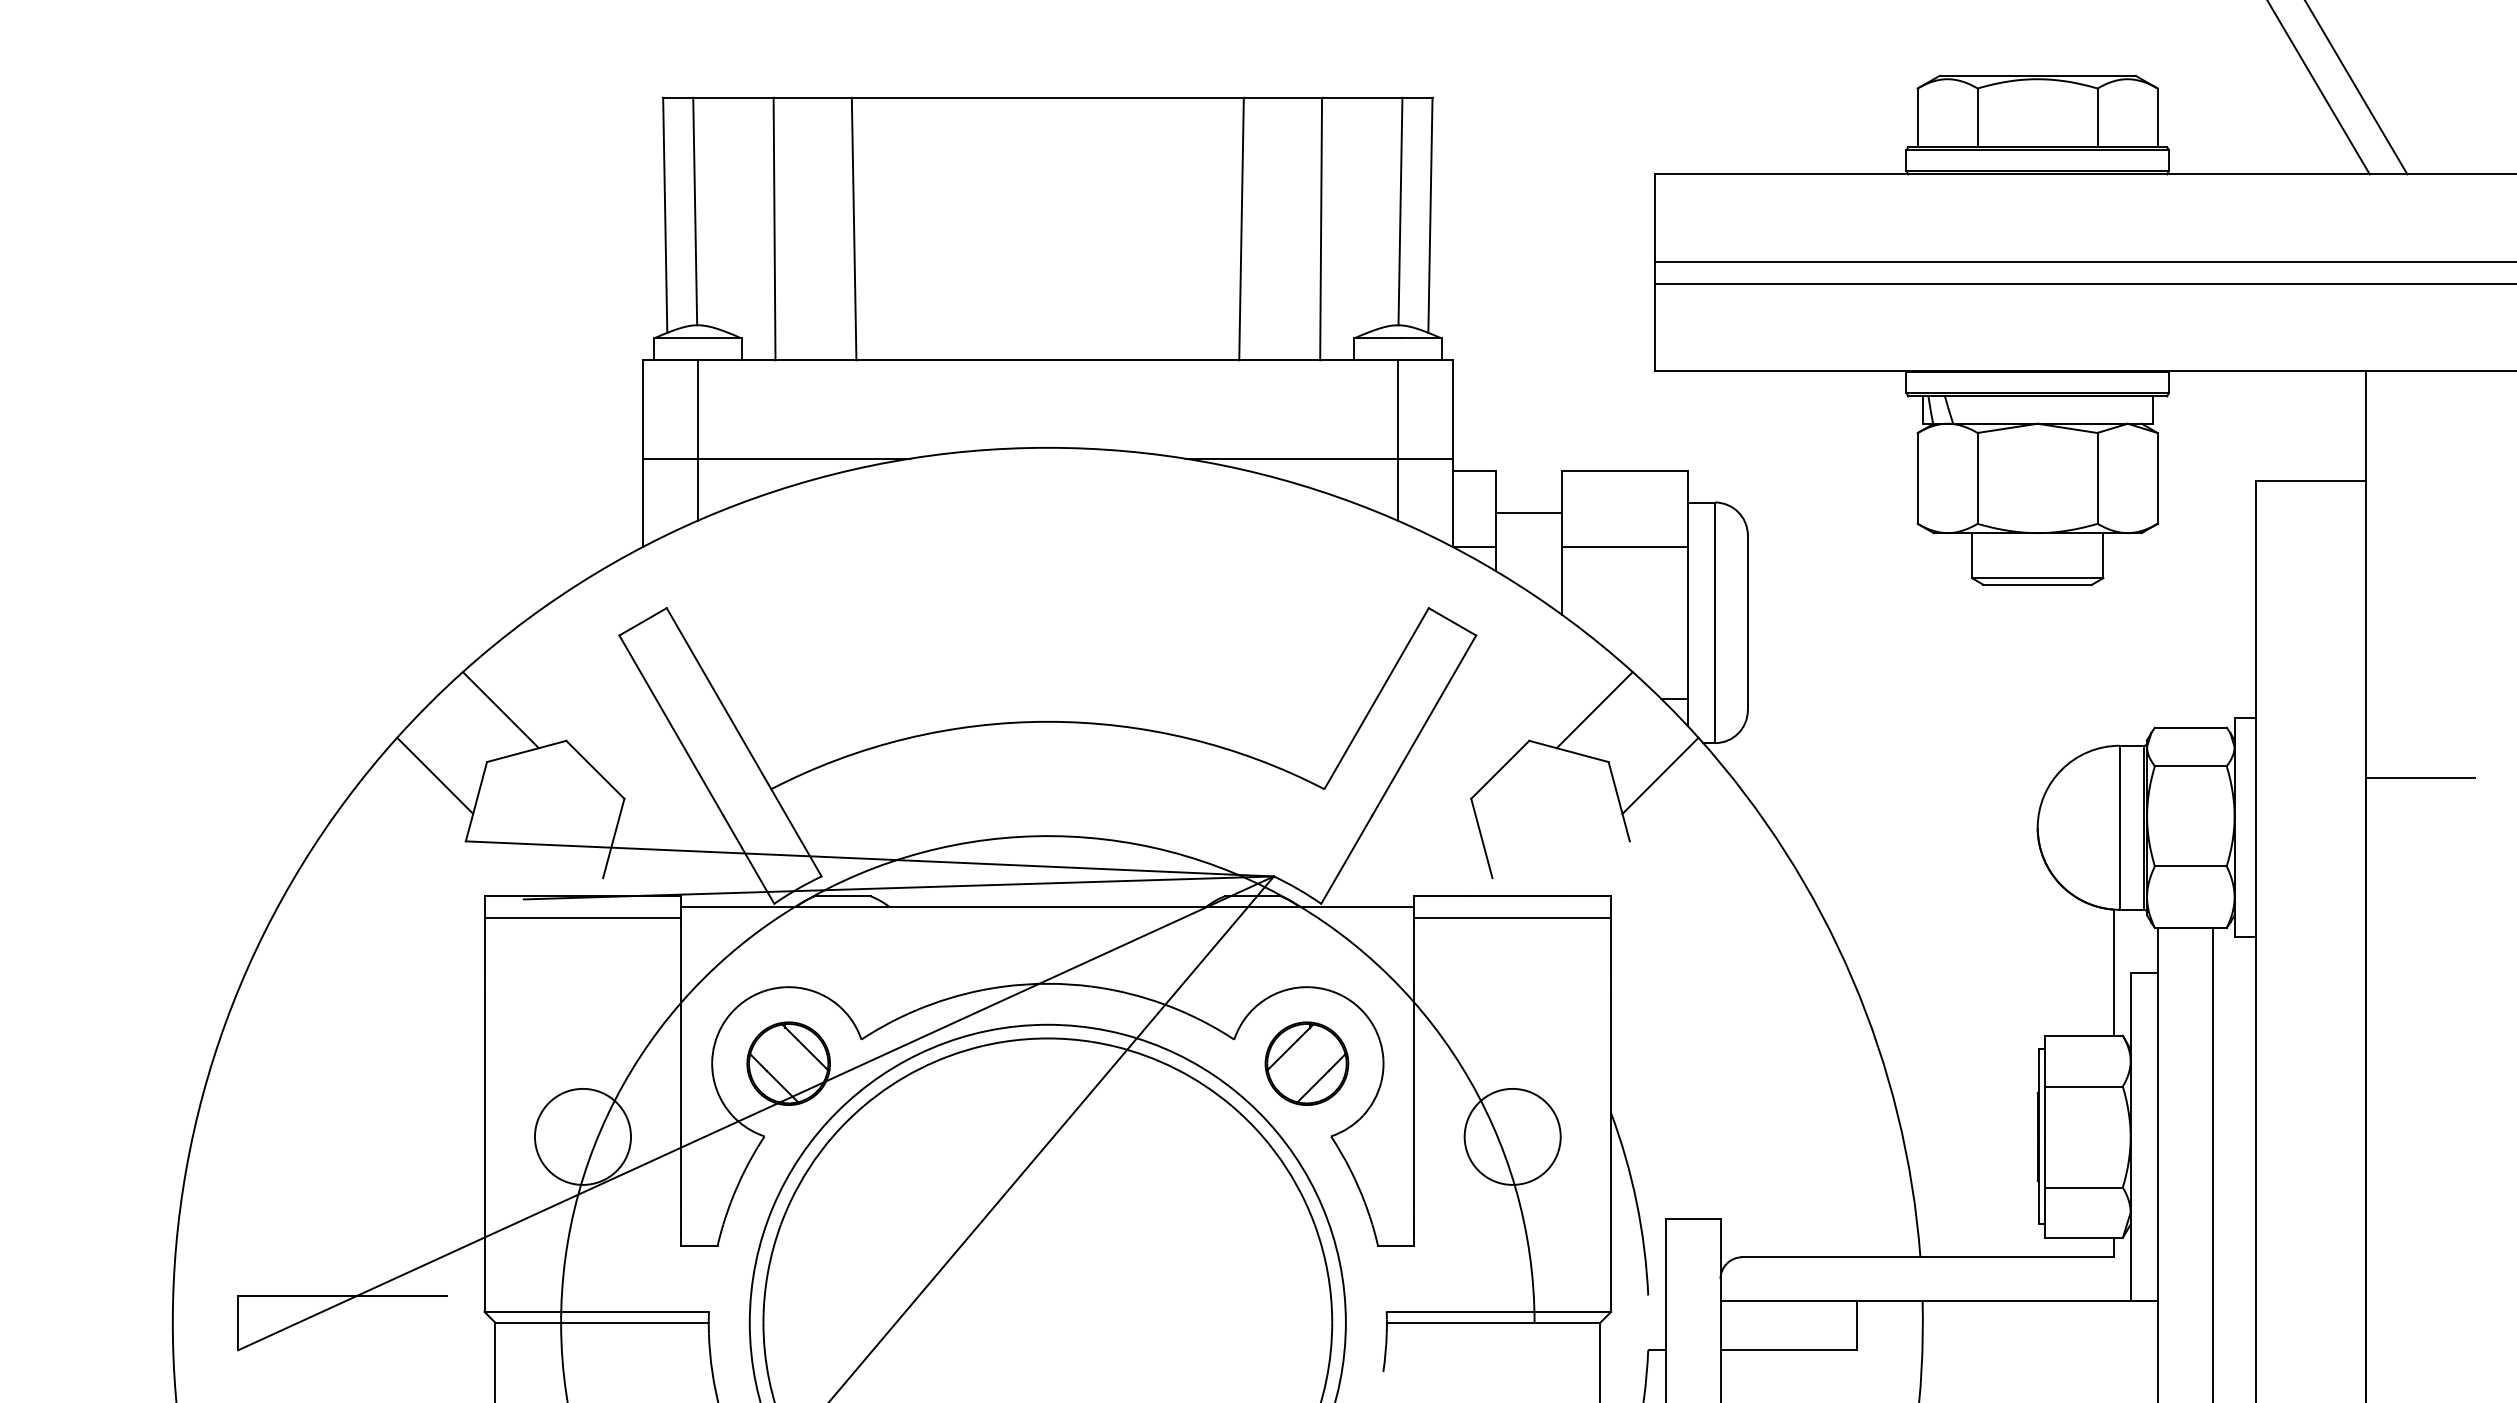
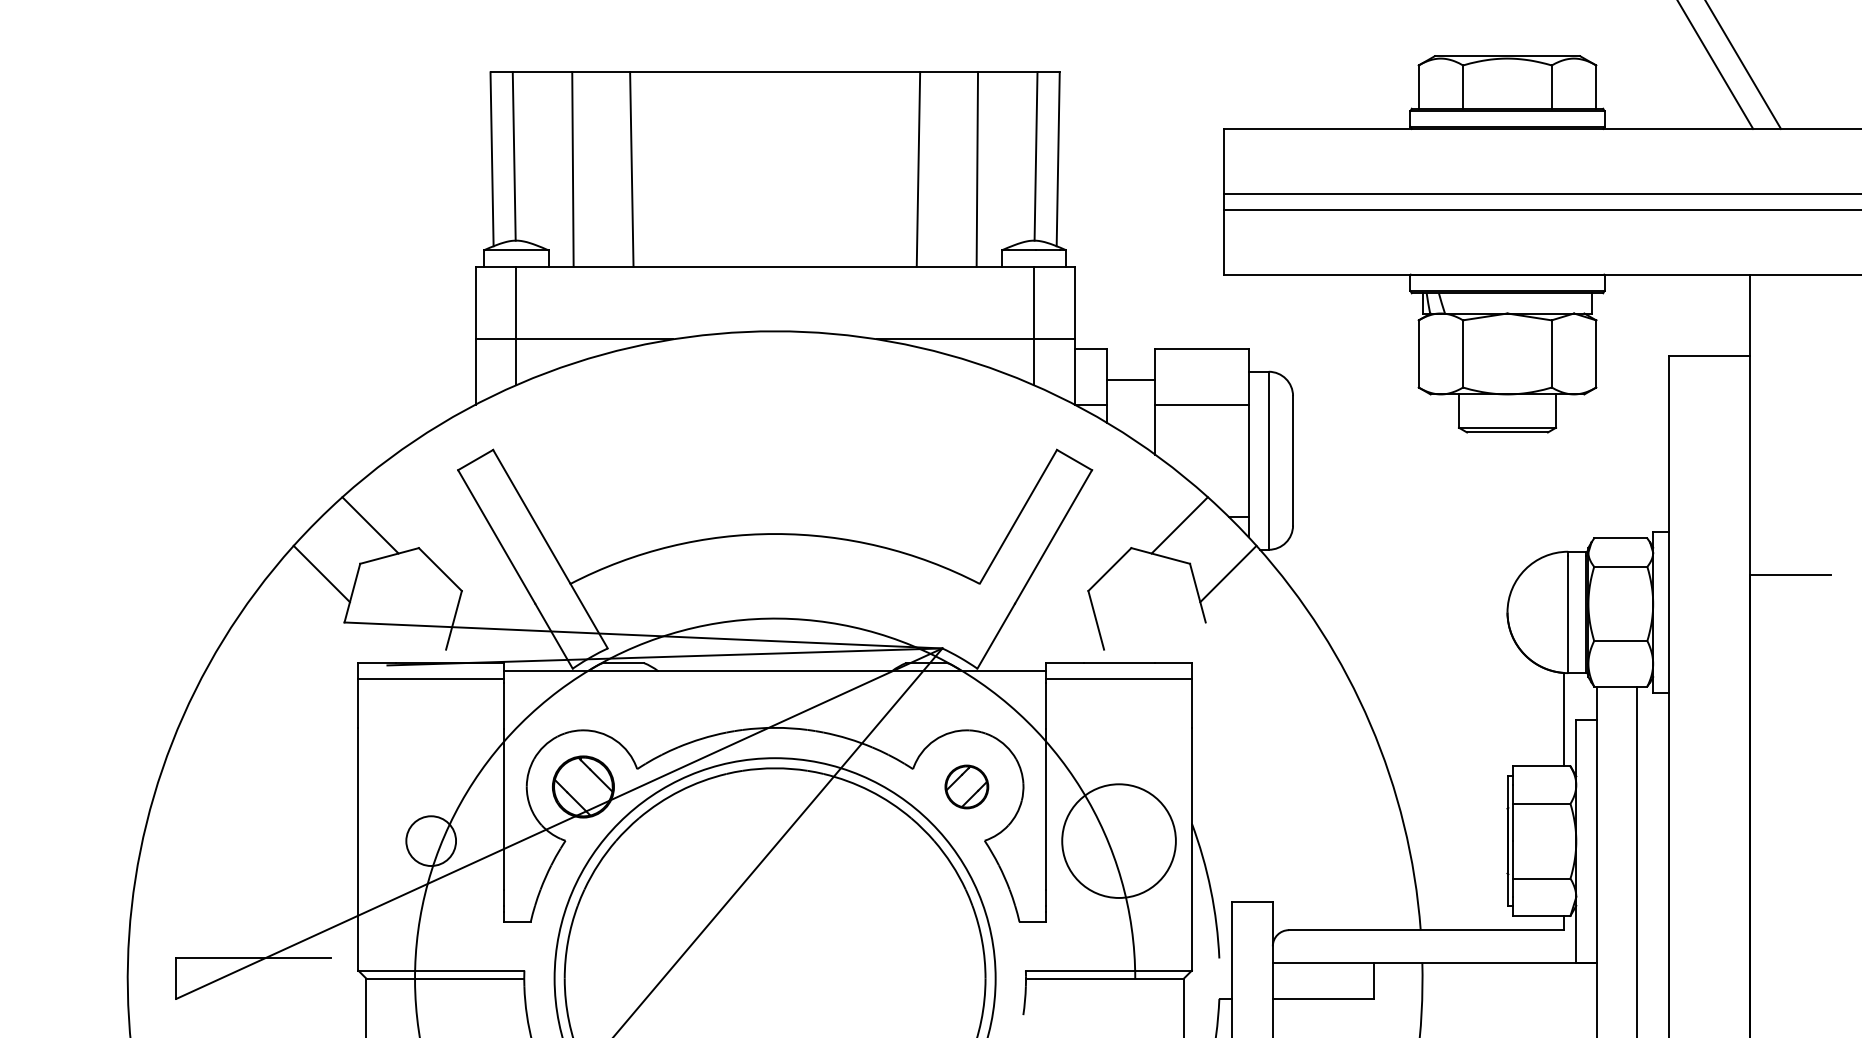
part: (1306, 1063) -> (966, 786), size x0.7
circle: (582, 1136) -> (430, 840), size x0.7
circle: (1511, 1136) -> (1118, 840), size x1.6

